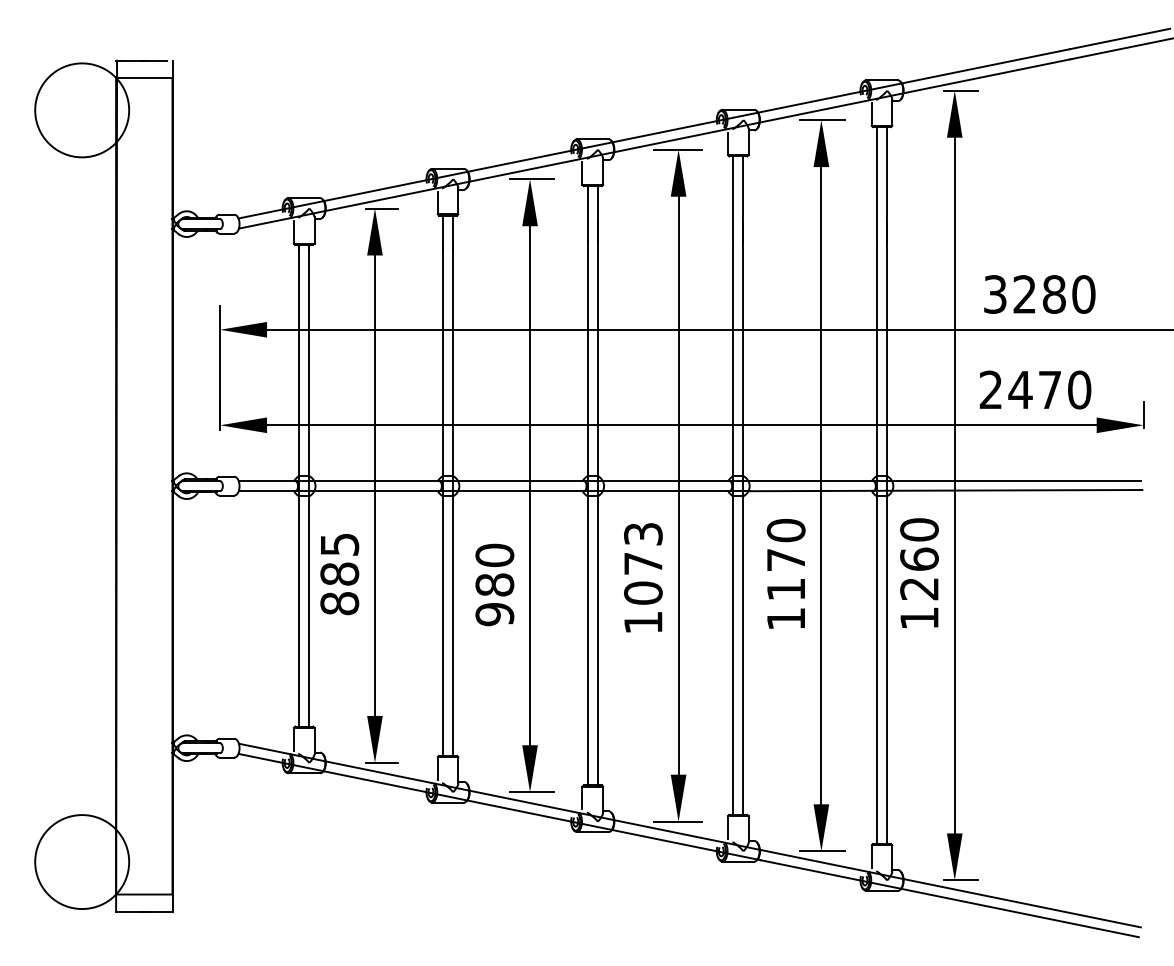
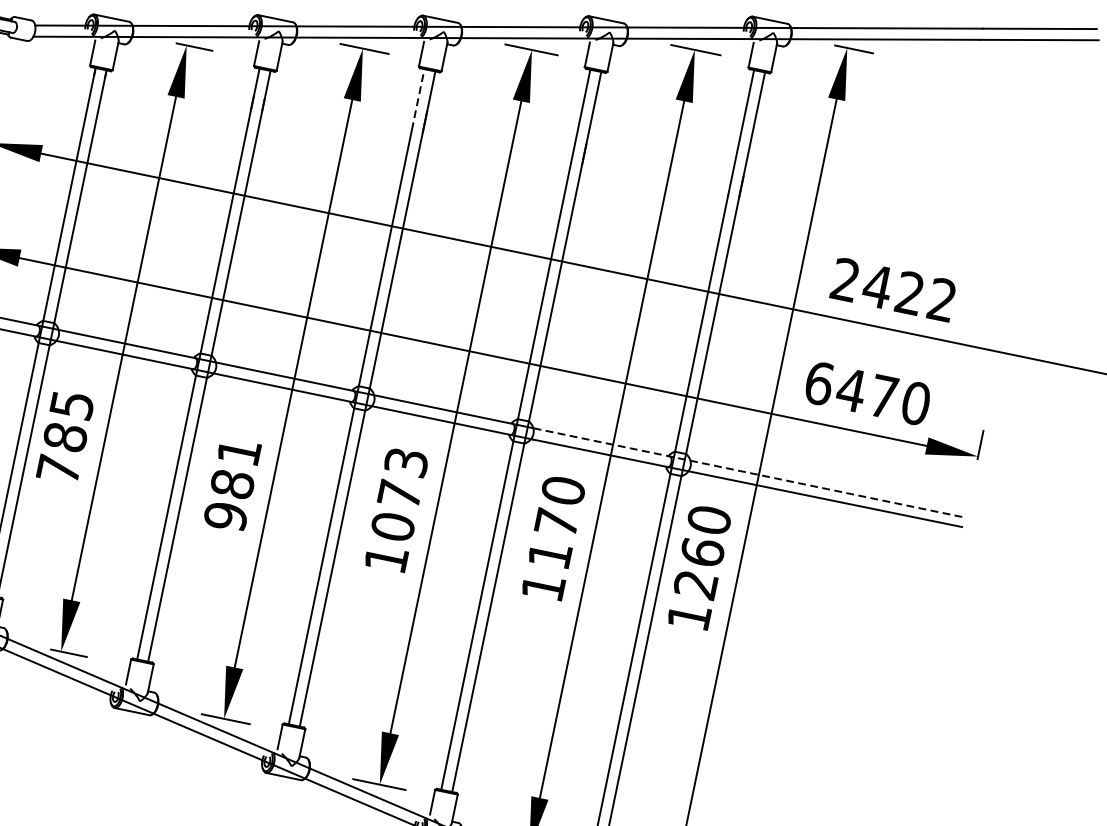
line: (587, 213) -> (417, 99), solid -> dashed
text: (1039, 294) -> (893, 289), 3280 -> 2422
text: (990, 389) -> (818, 382), 2470 -> 6470
line: (945, 481) -> (748, 473), solid -> dashed
text: (494, 555) -> (238, 451), 980 -> 981
text: (339, 603) -> (58, 469), 885 -> 785

